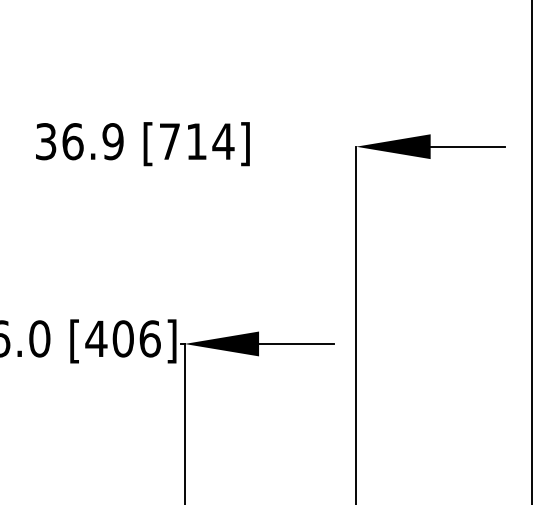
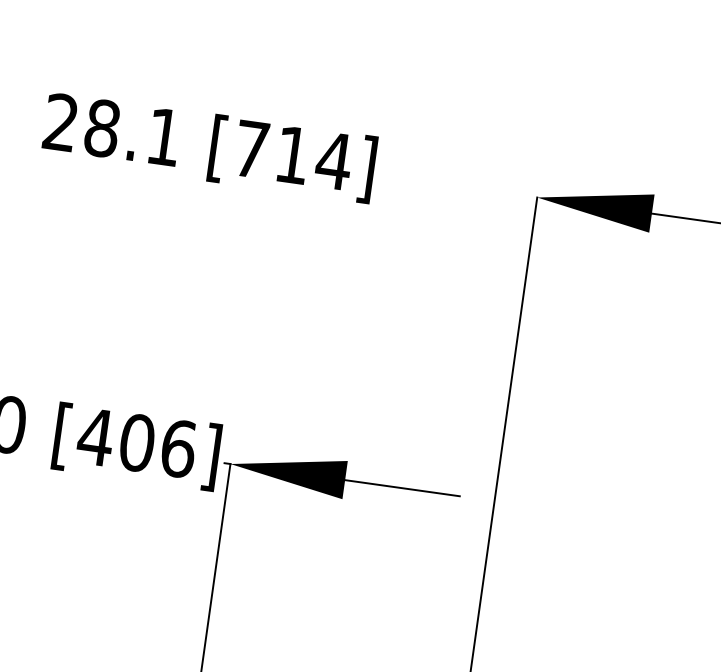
text: (79, 141) -> (112, 129), 36.9 -> 28.1

